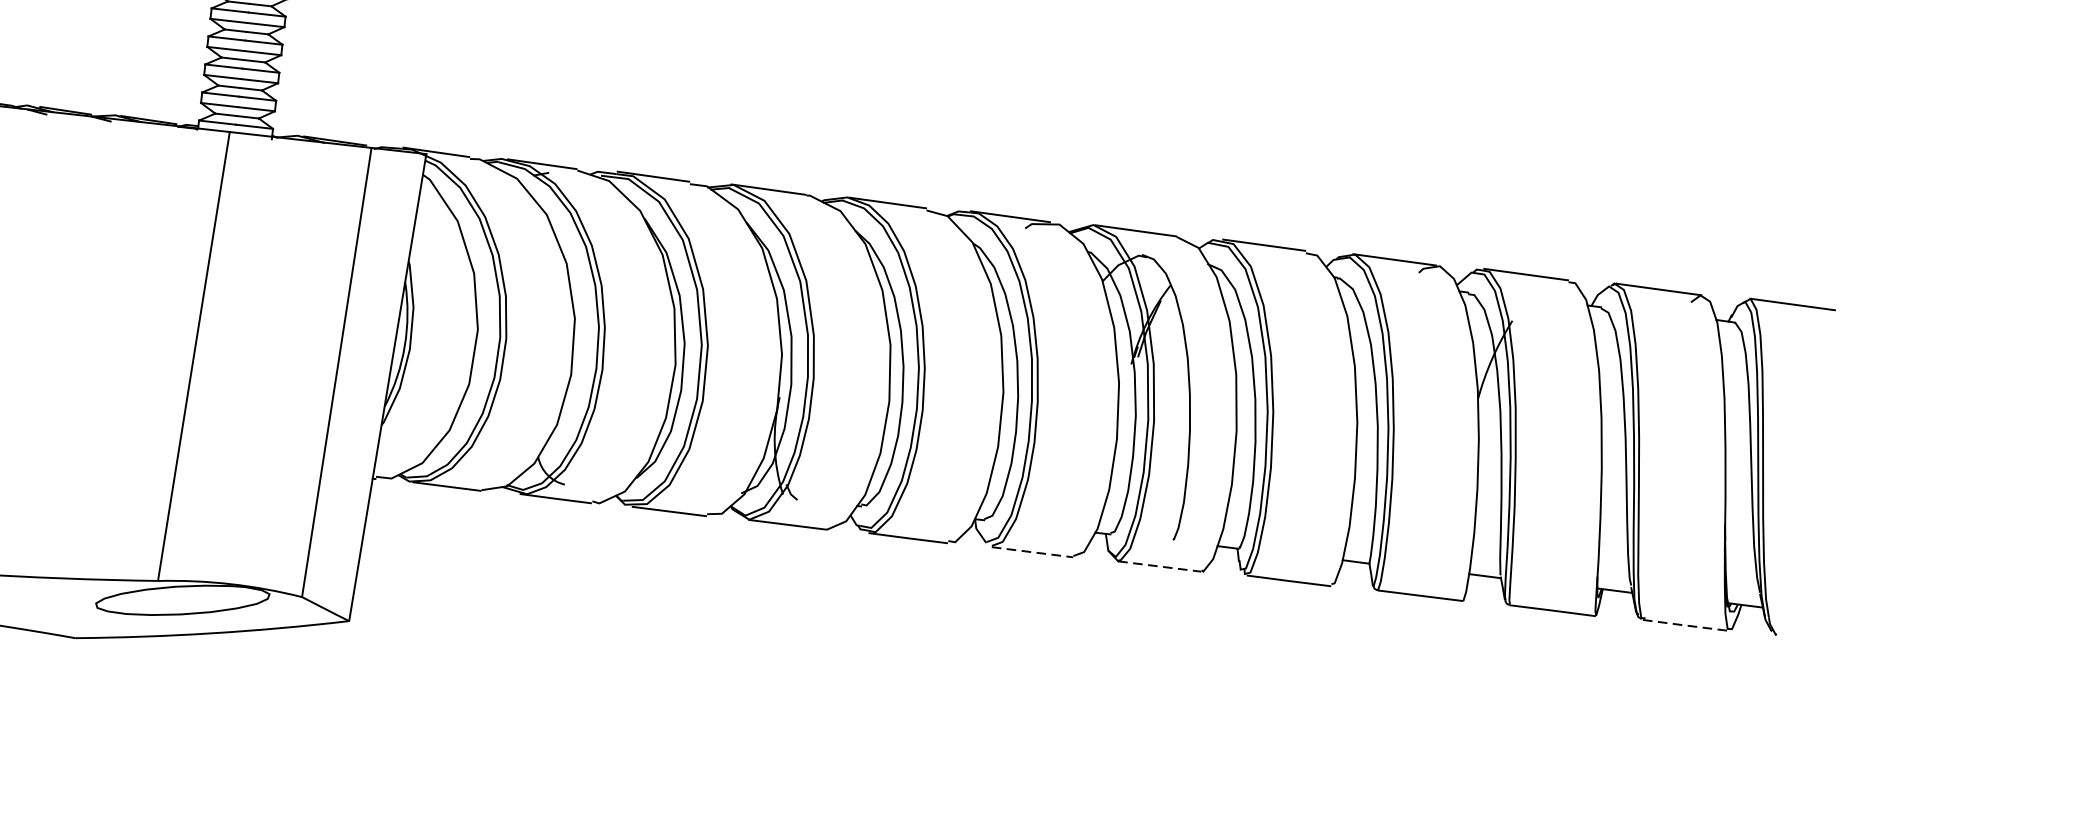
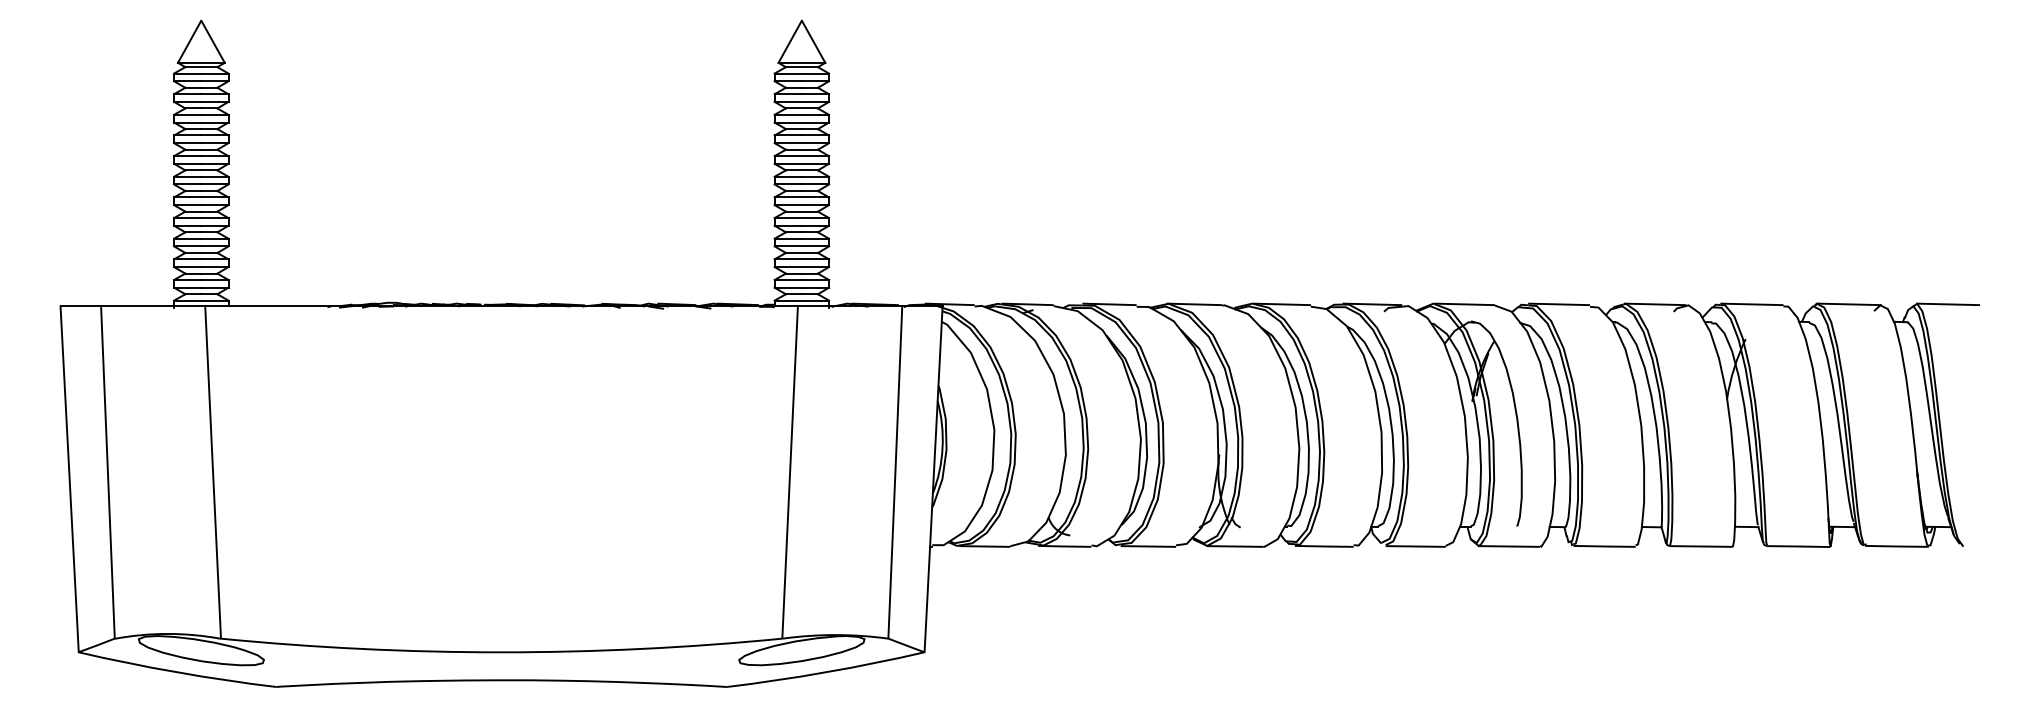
line: (1032, 552) -> (1415, 546), dashed -> solid
line: (1159, 566) -> (1509, 546), dashed -> solid
line: (1685, 625) -> (1896, 546), dashed -> solid

